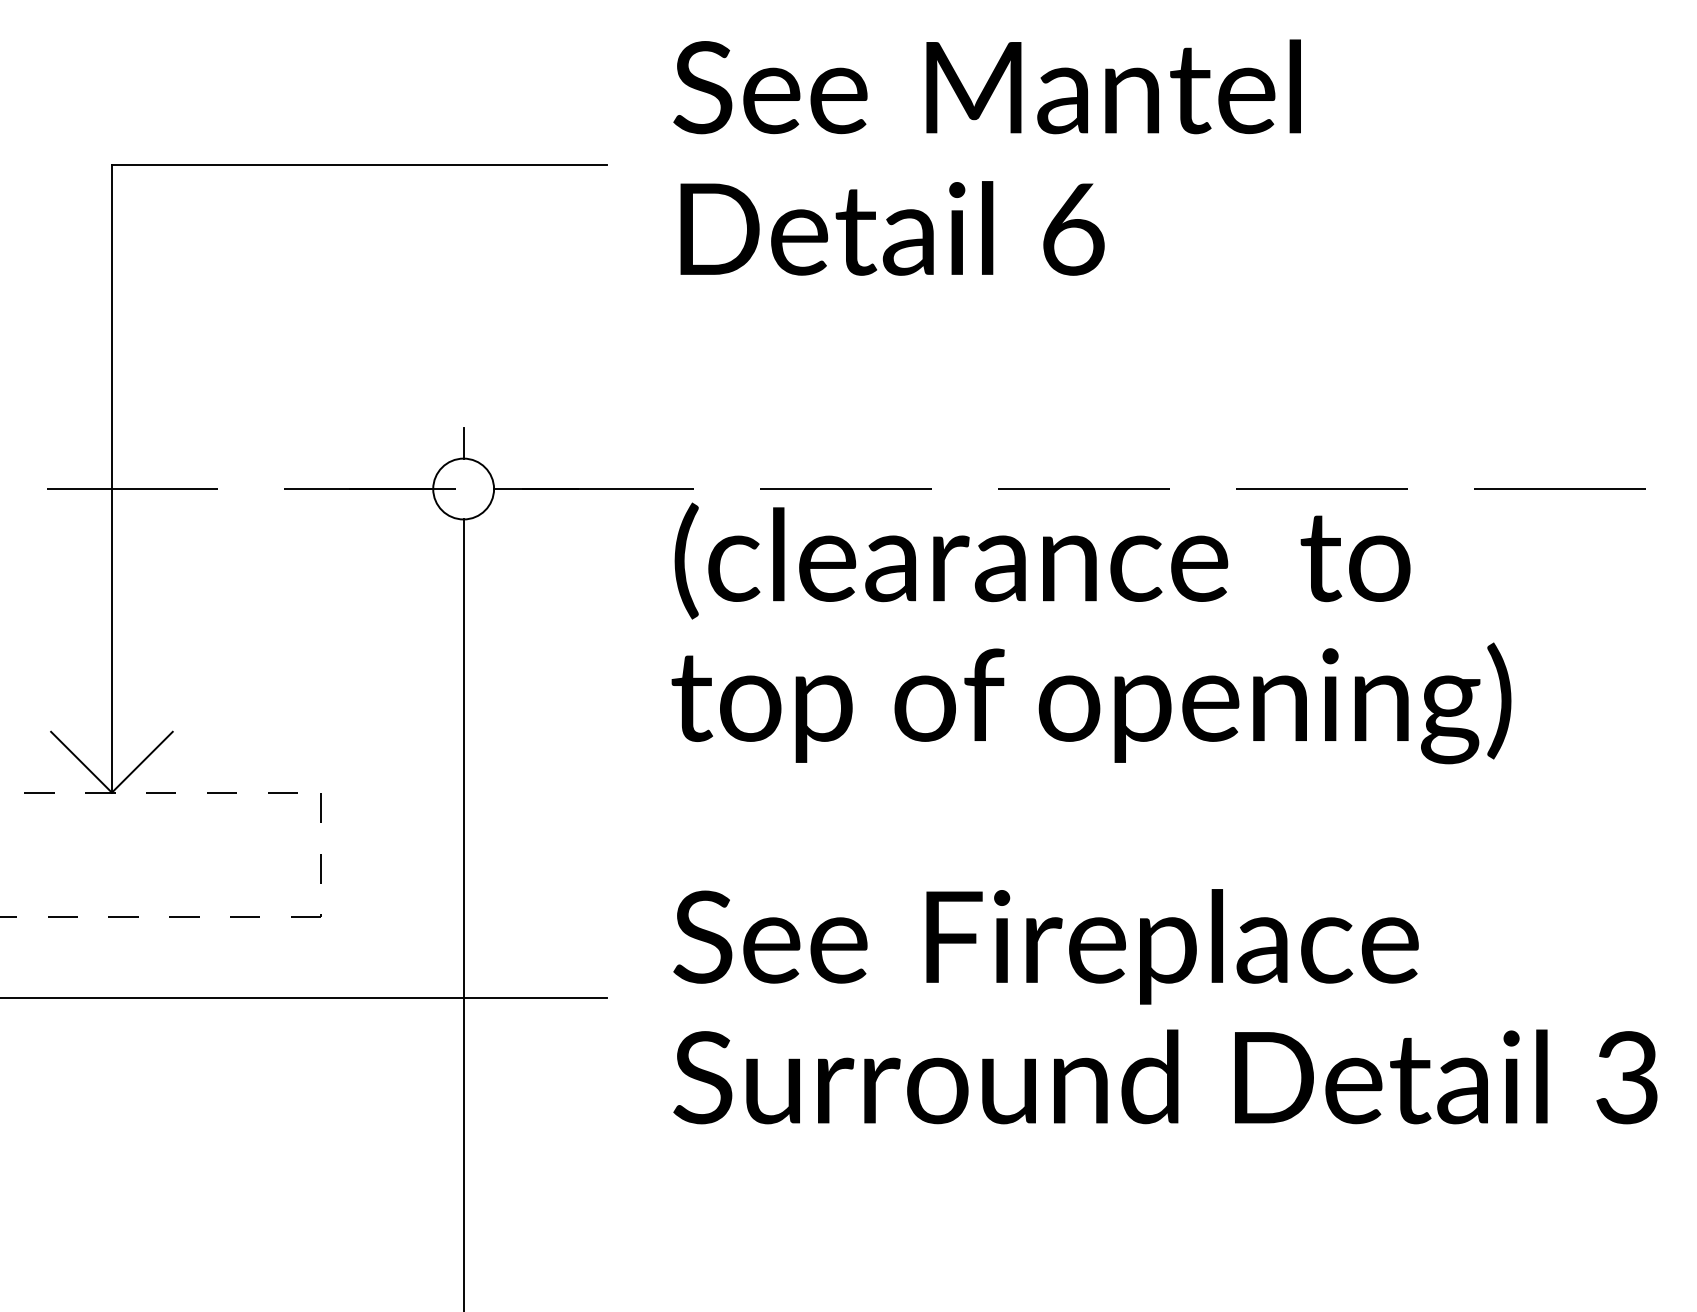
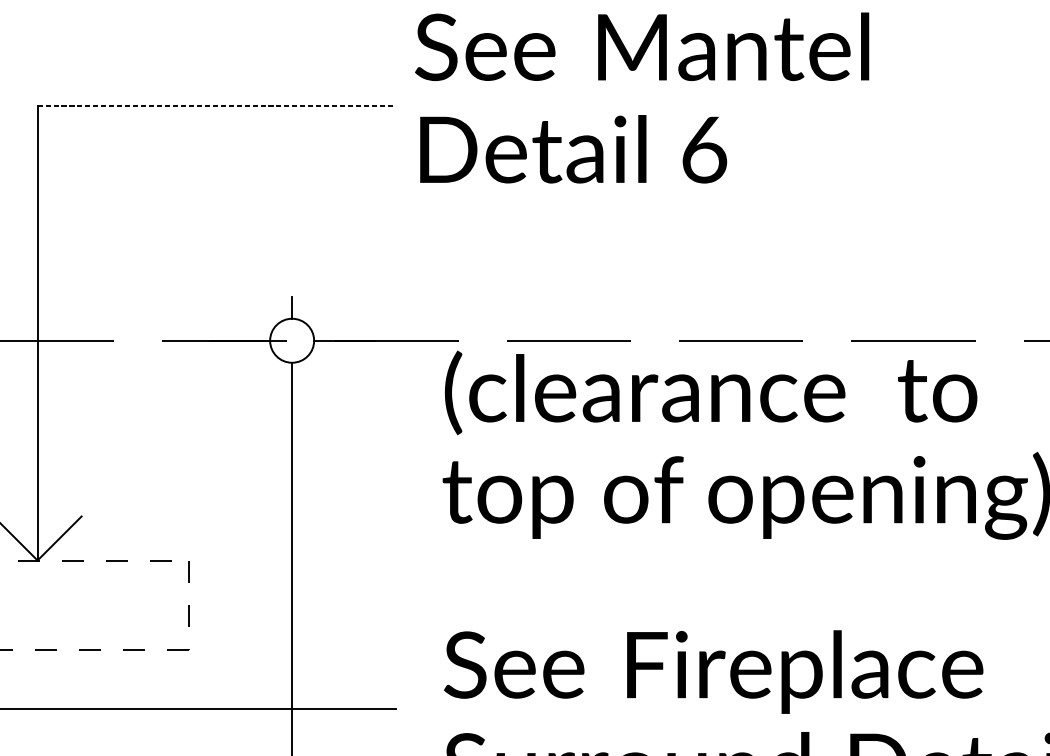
text: (986, 157) -> (641, 97), moved
line: (359, 164) -> (216, 105), solid -> dashed

